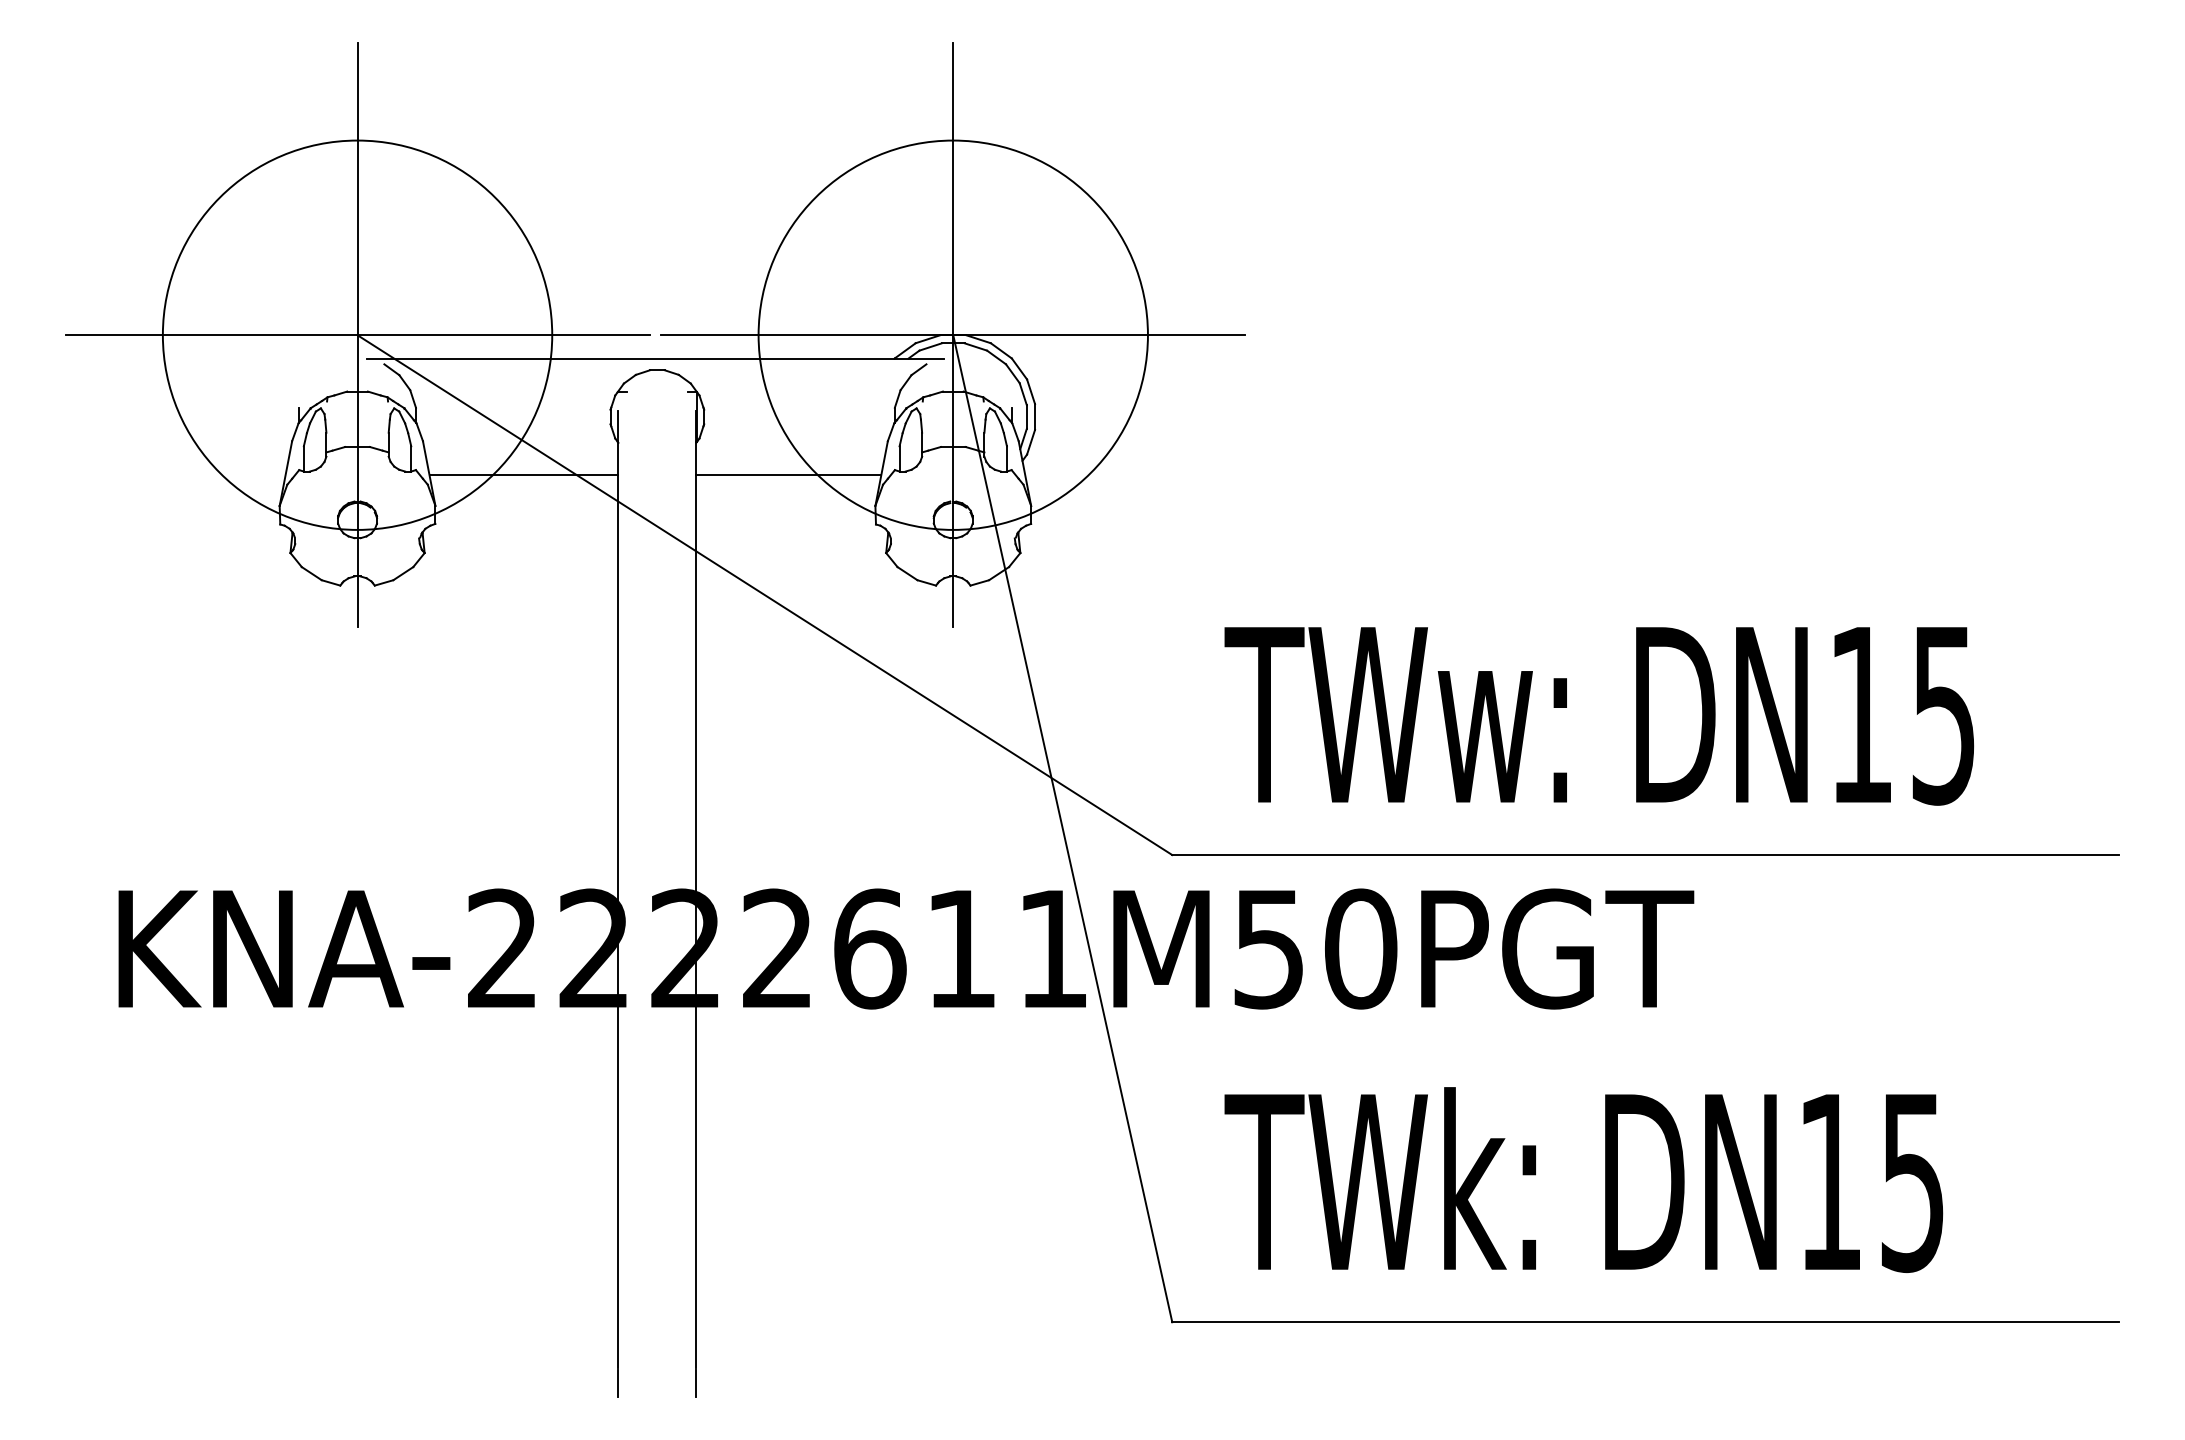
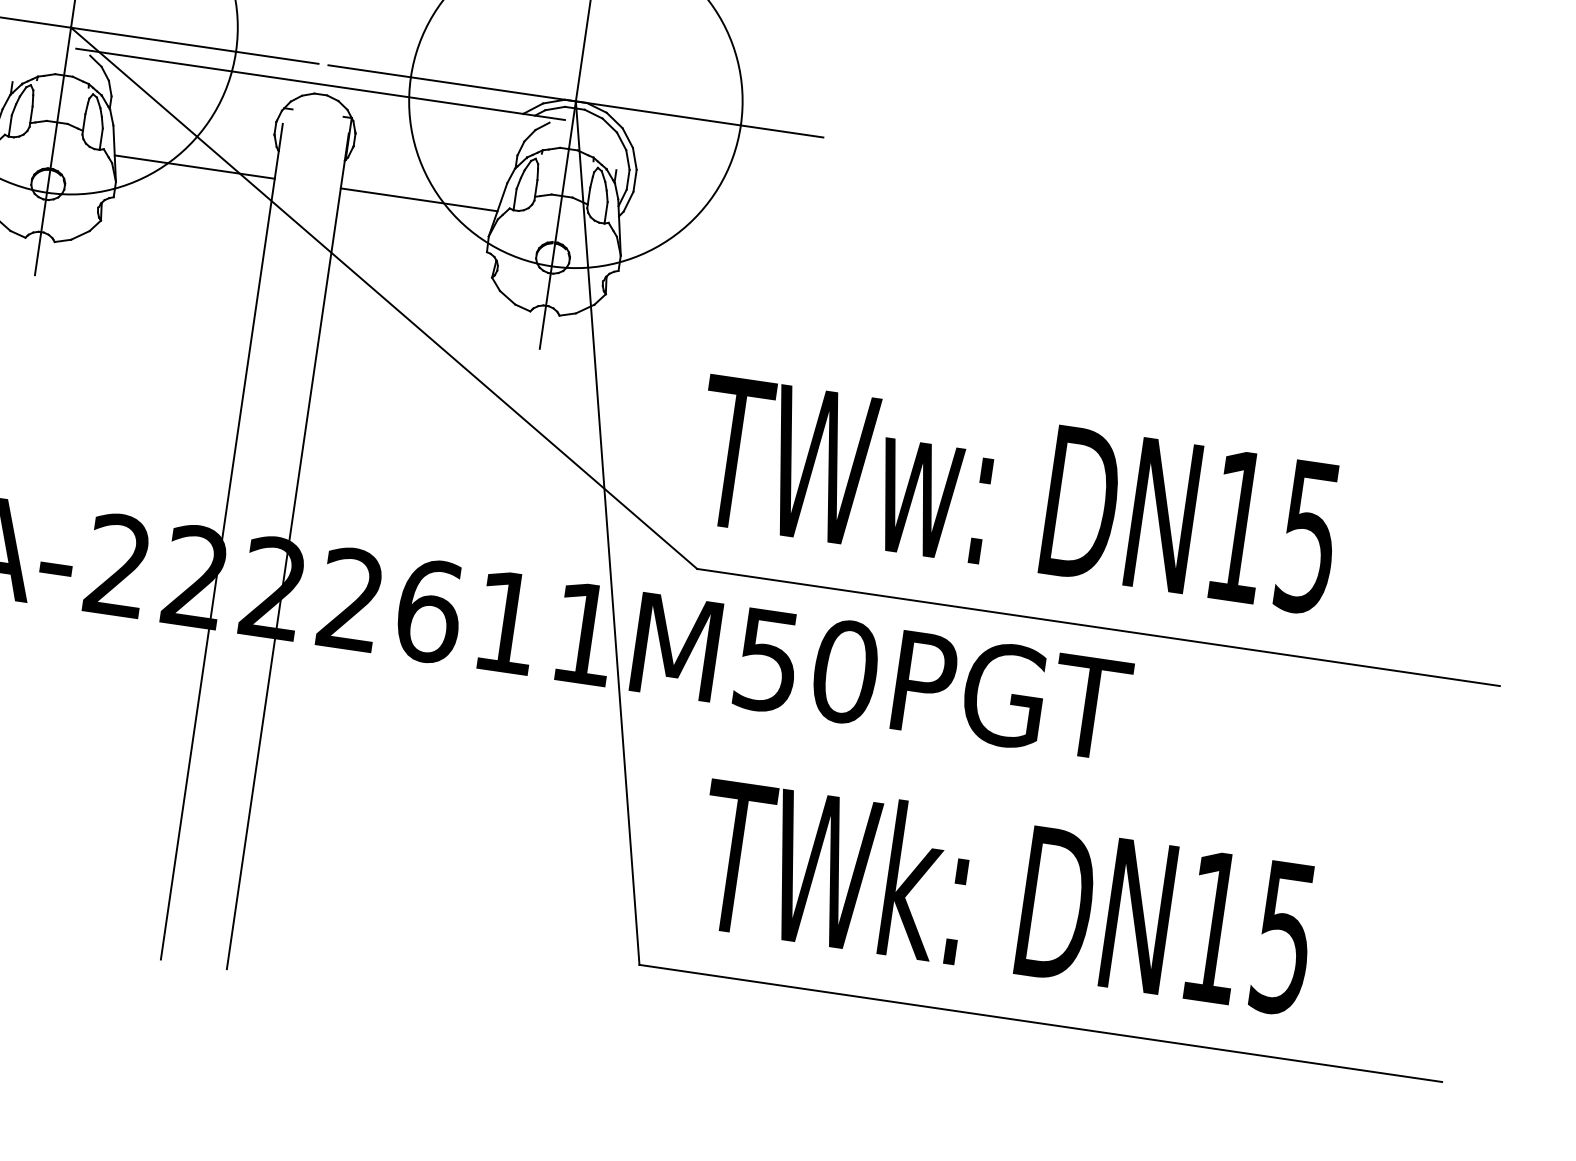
text: (1599, 716) -> (1017, 495), moved

